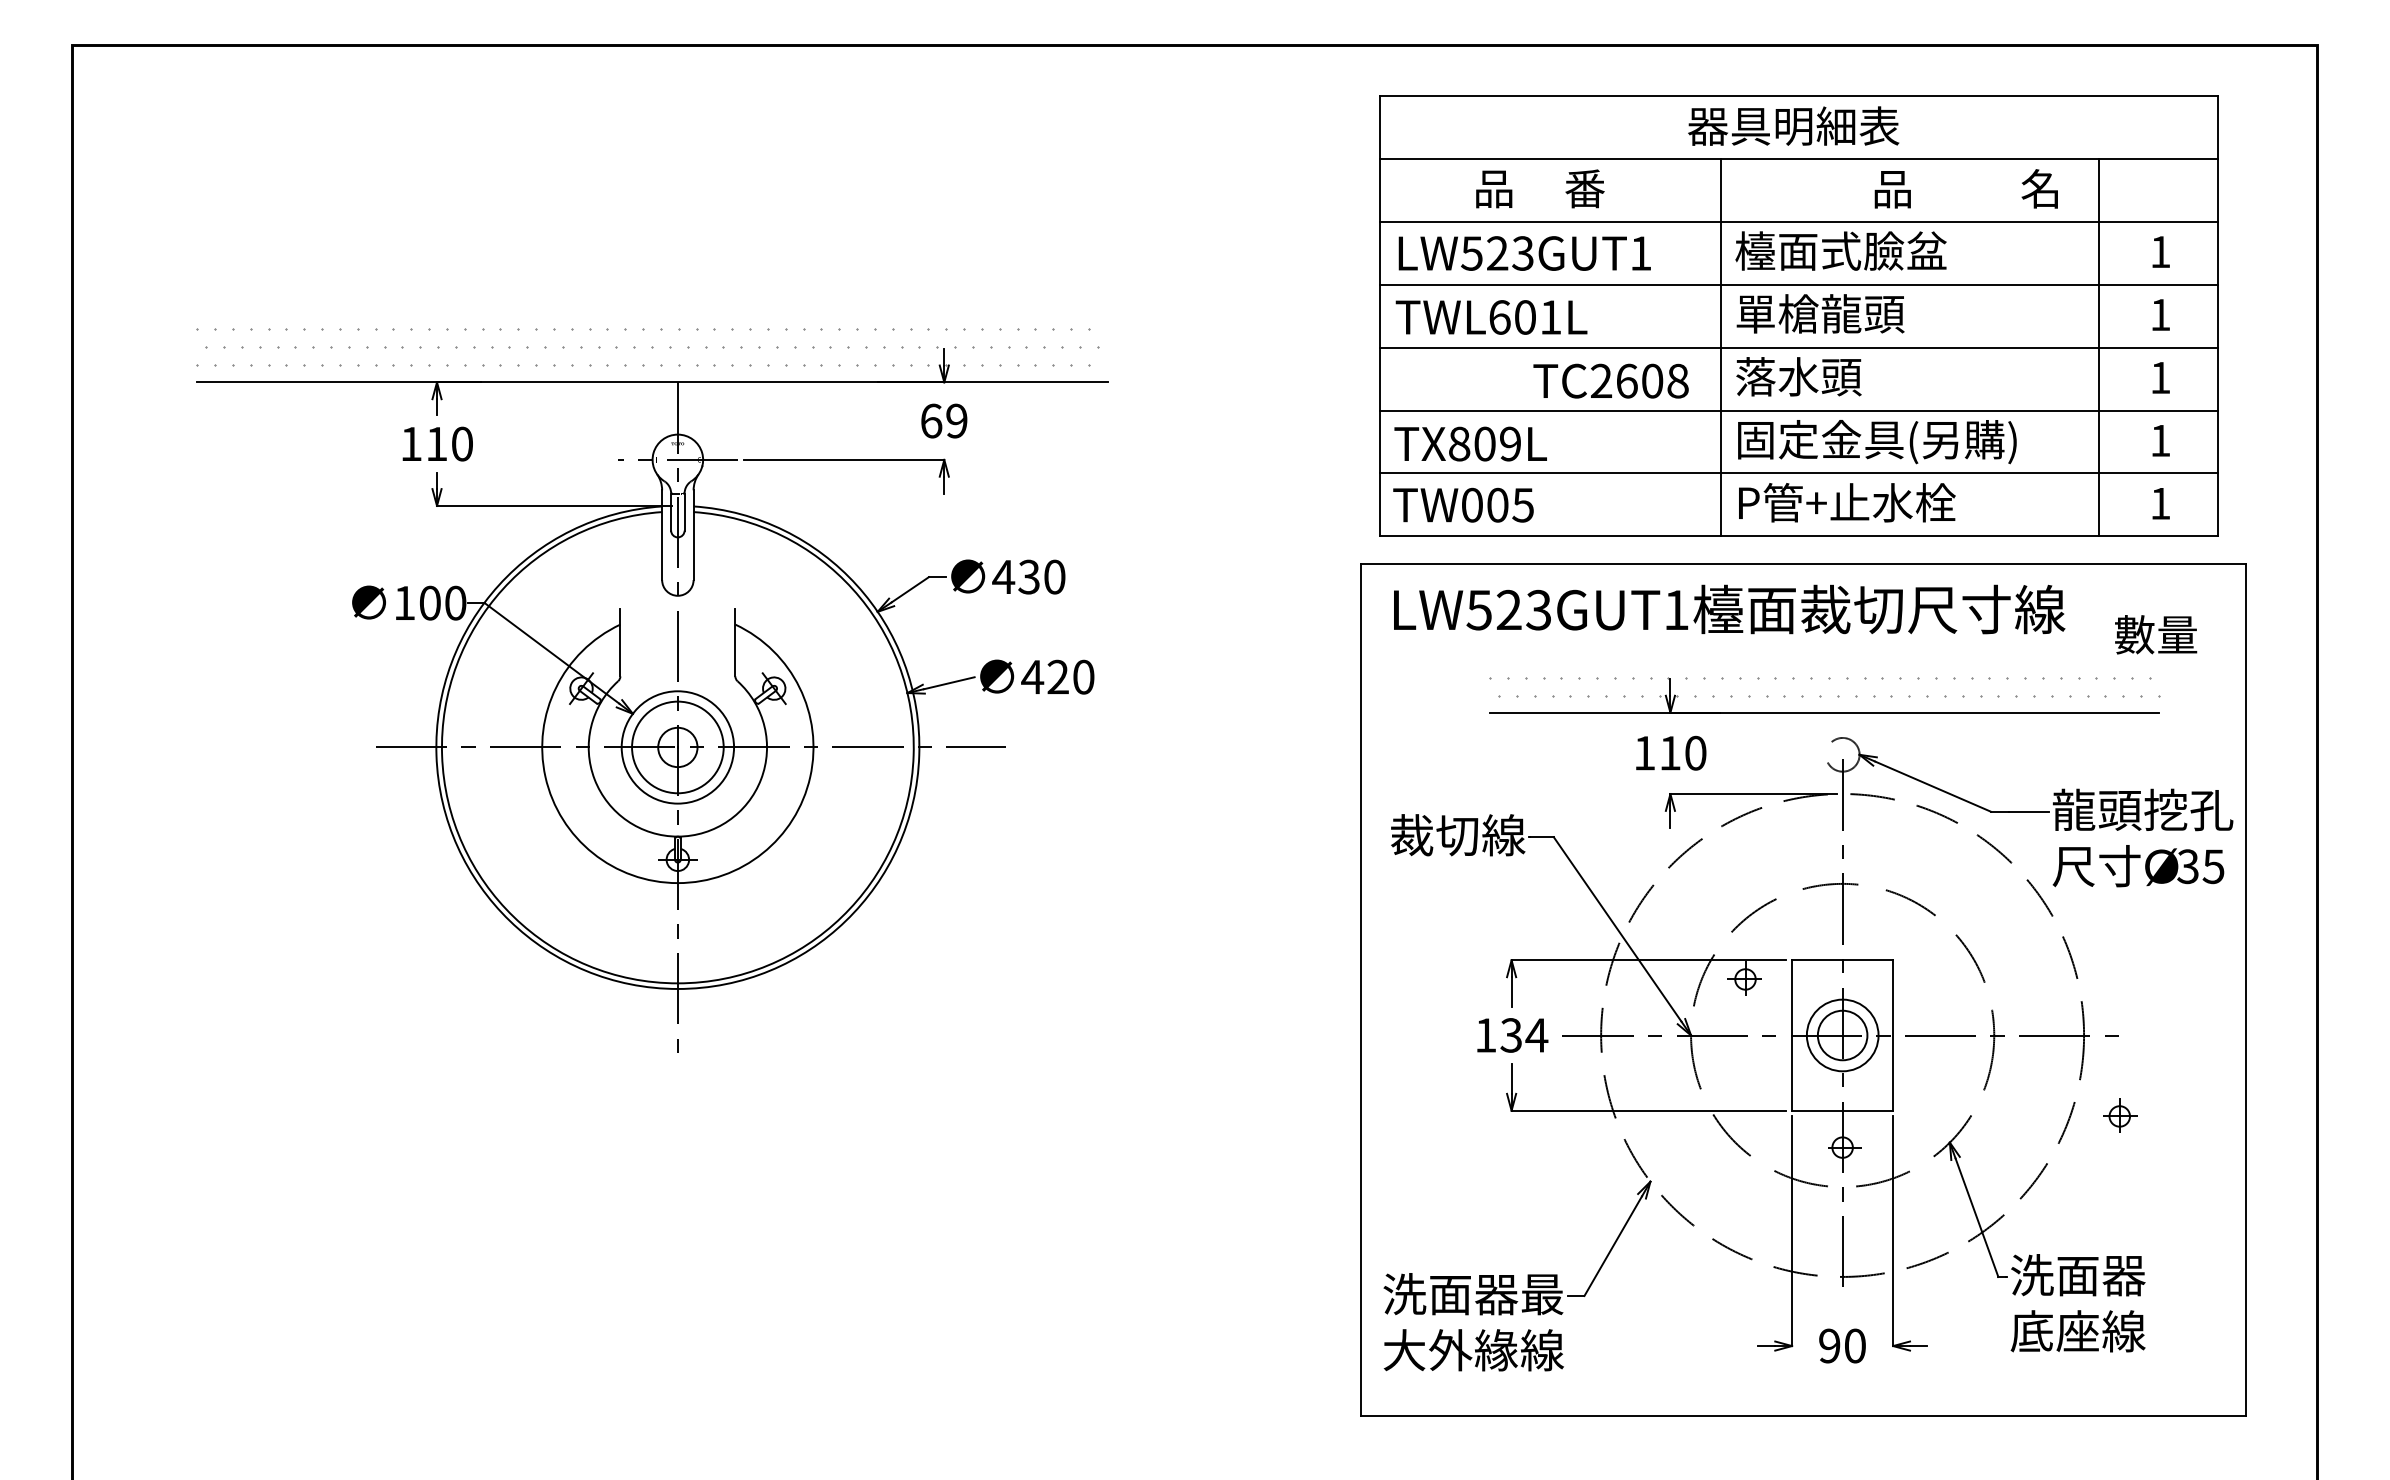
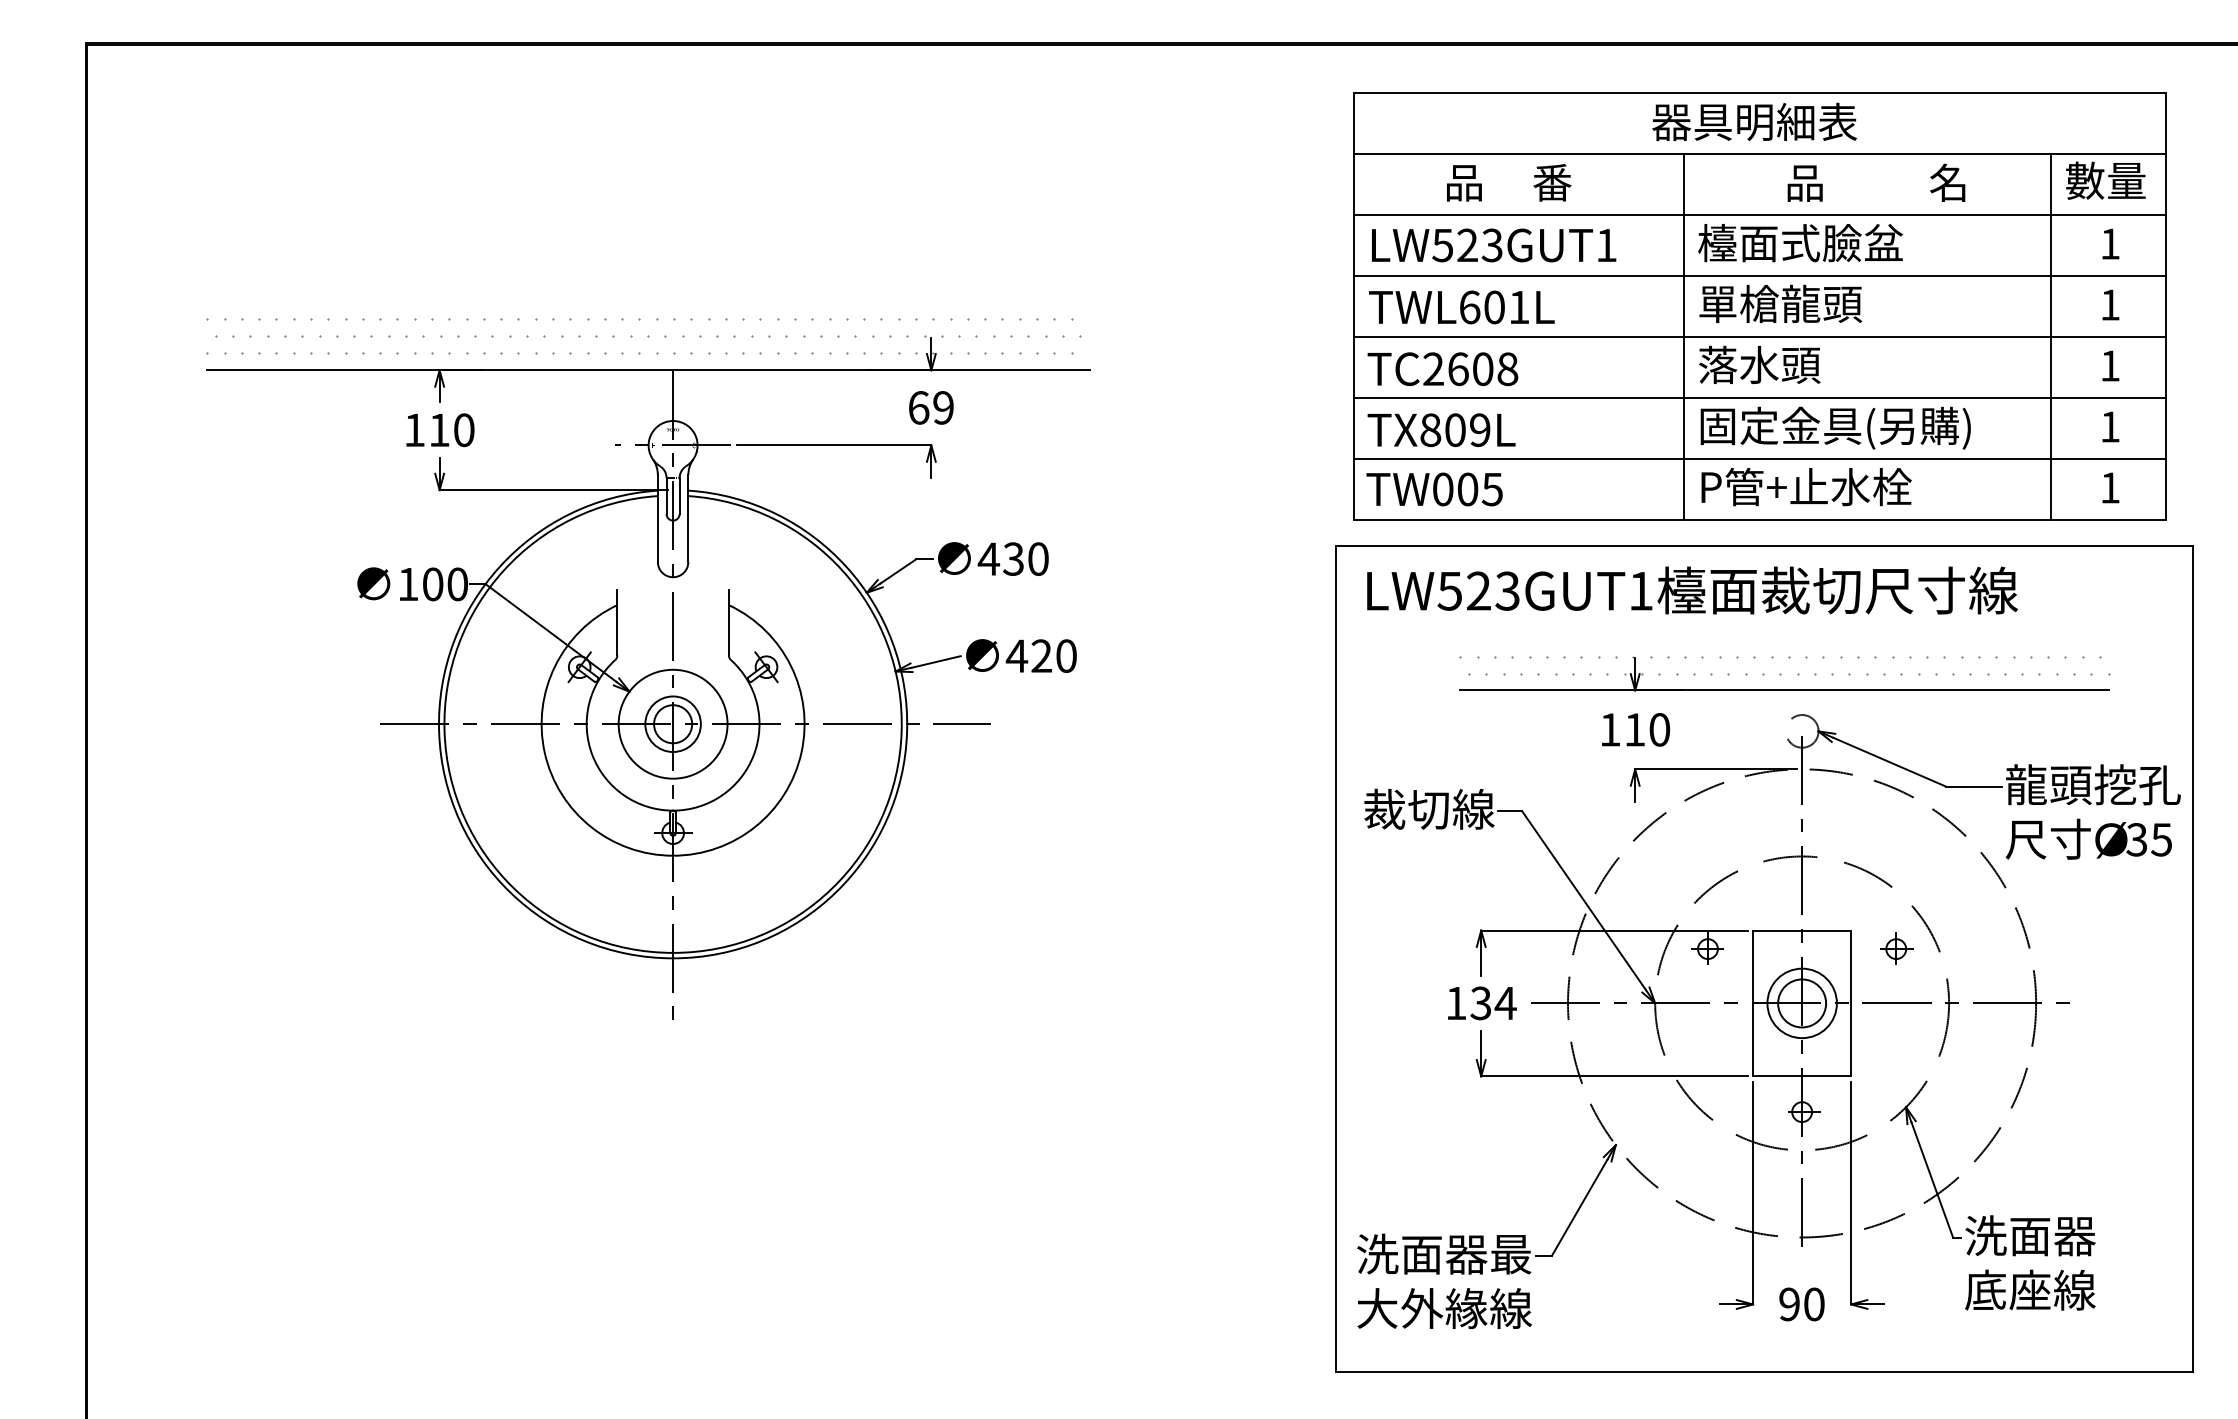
text: (1965, 188) -> (1875, 182), moved
text: (1610, 380) -> (1442, 368), moved
text: (2156, 634) -> (2106, 180), moved
circle: (677, 747) -> (672, 724), size x0.62
part: (2120, 1115) -> (1896, 948), moved

